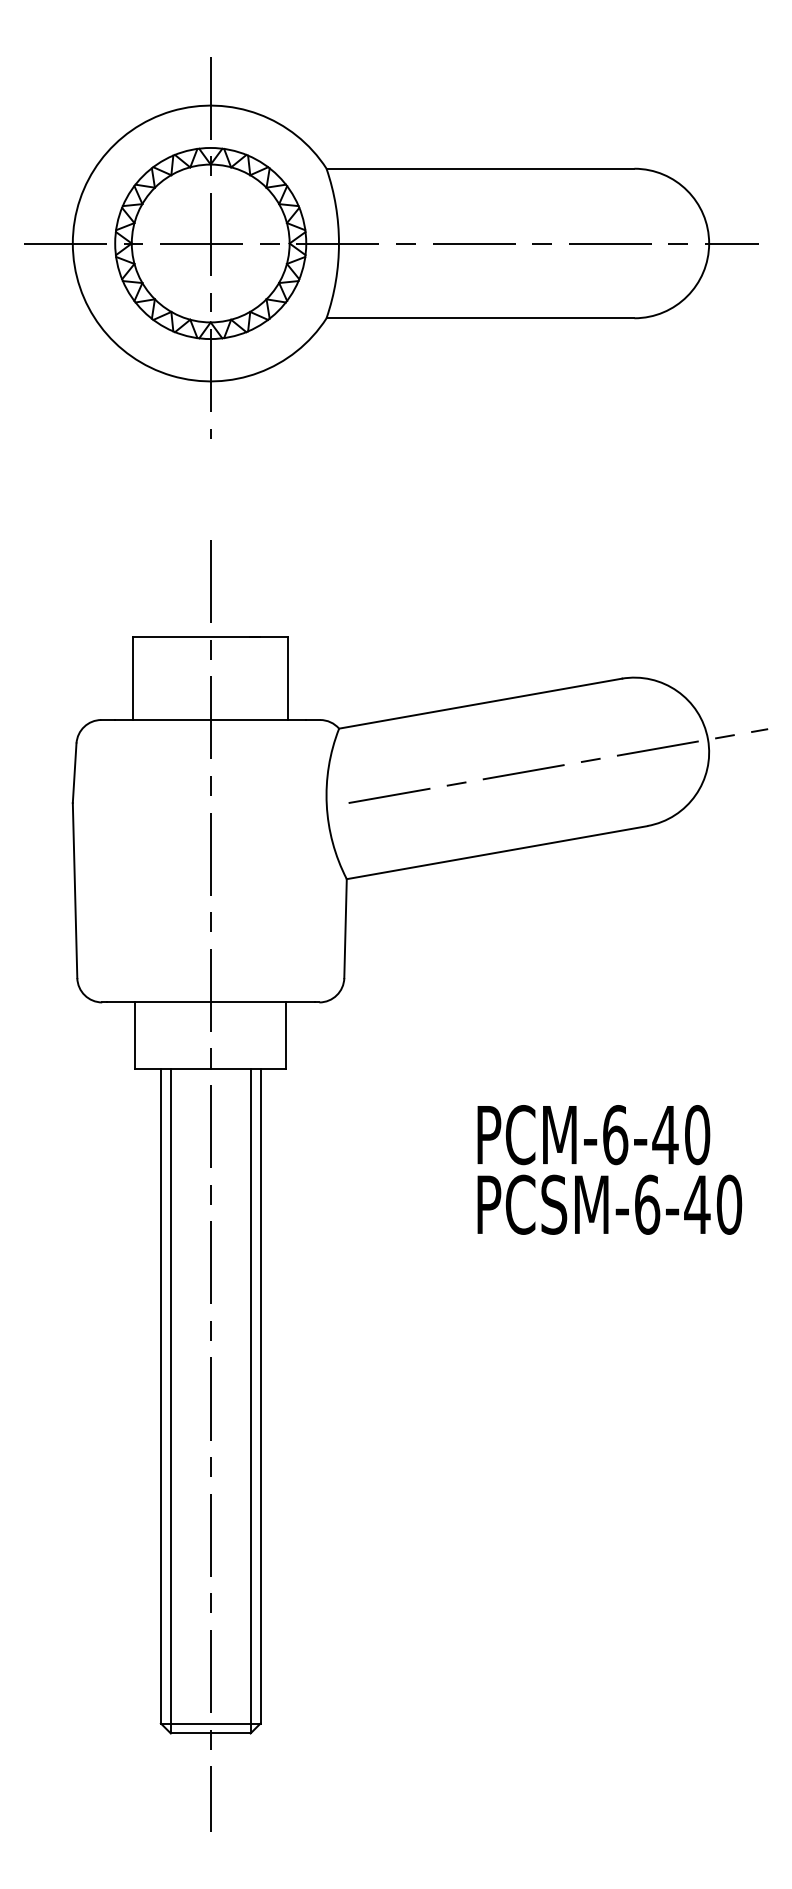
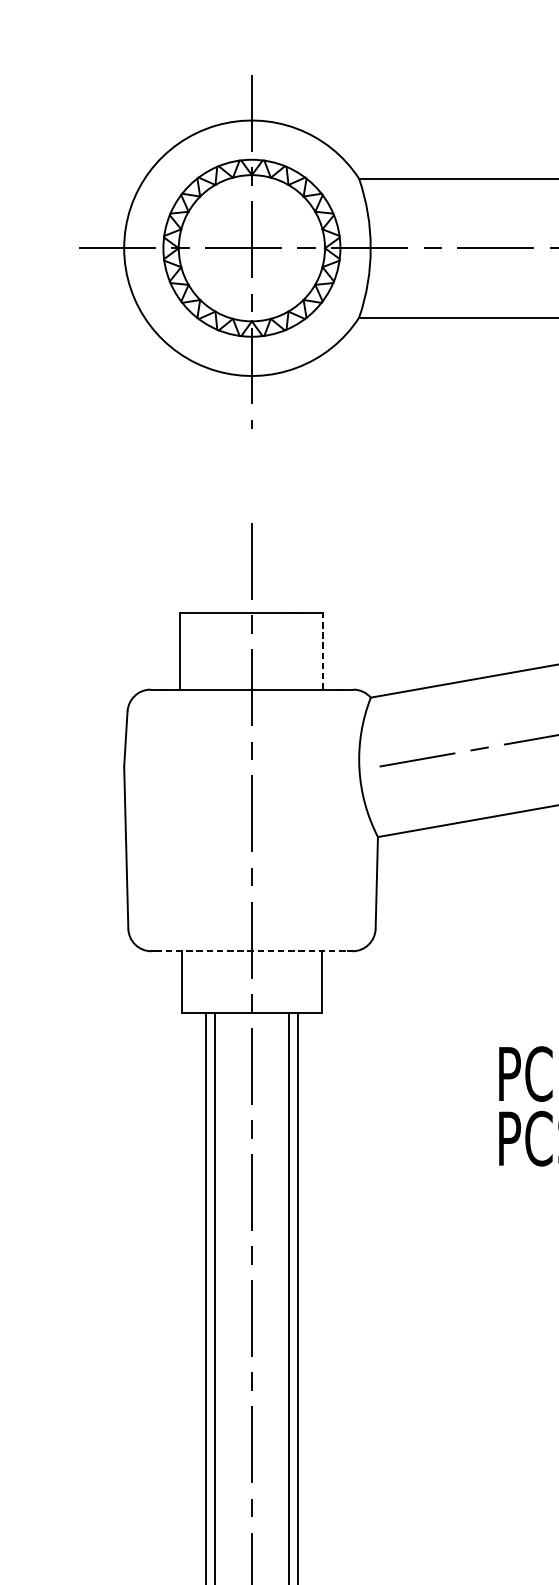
line: (287, 678) -> (323, 651), solid -> dashed
line: (210, 1002) -> (251, 951), solid -> dashed

